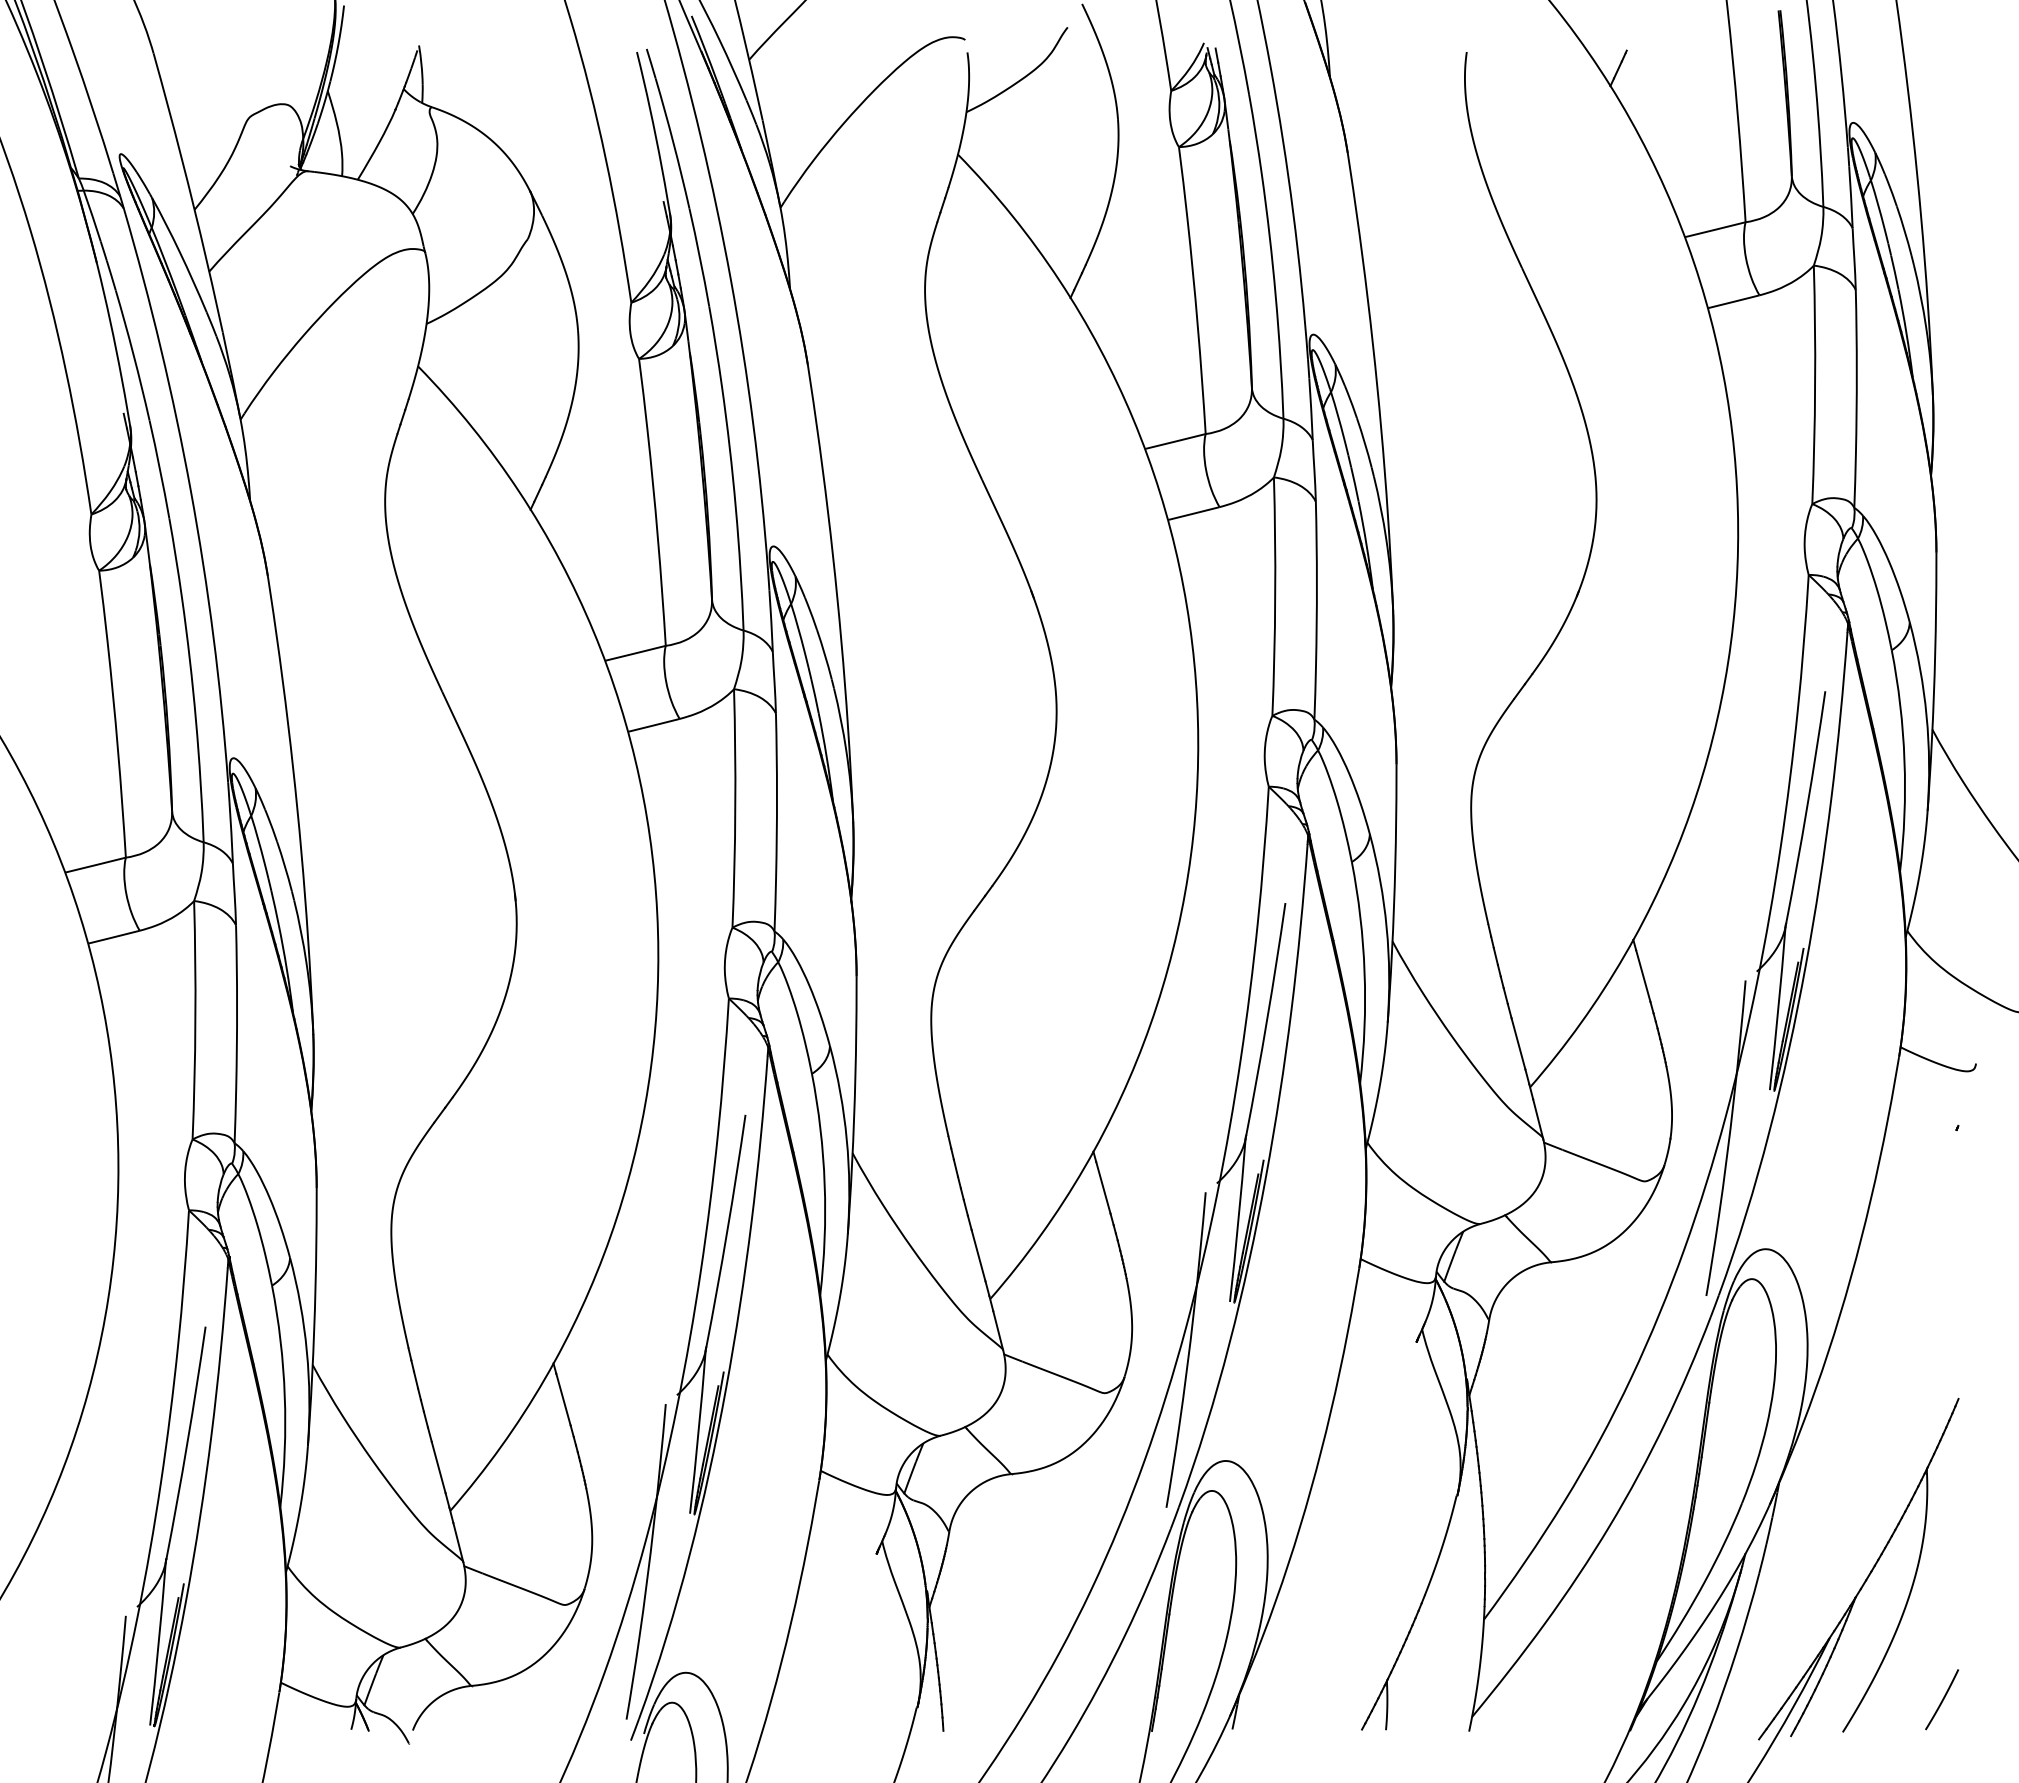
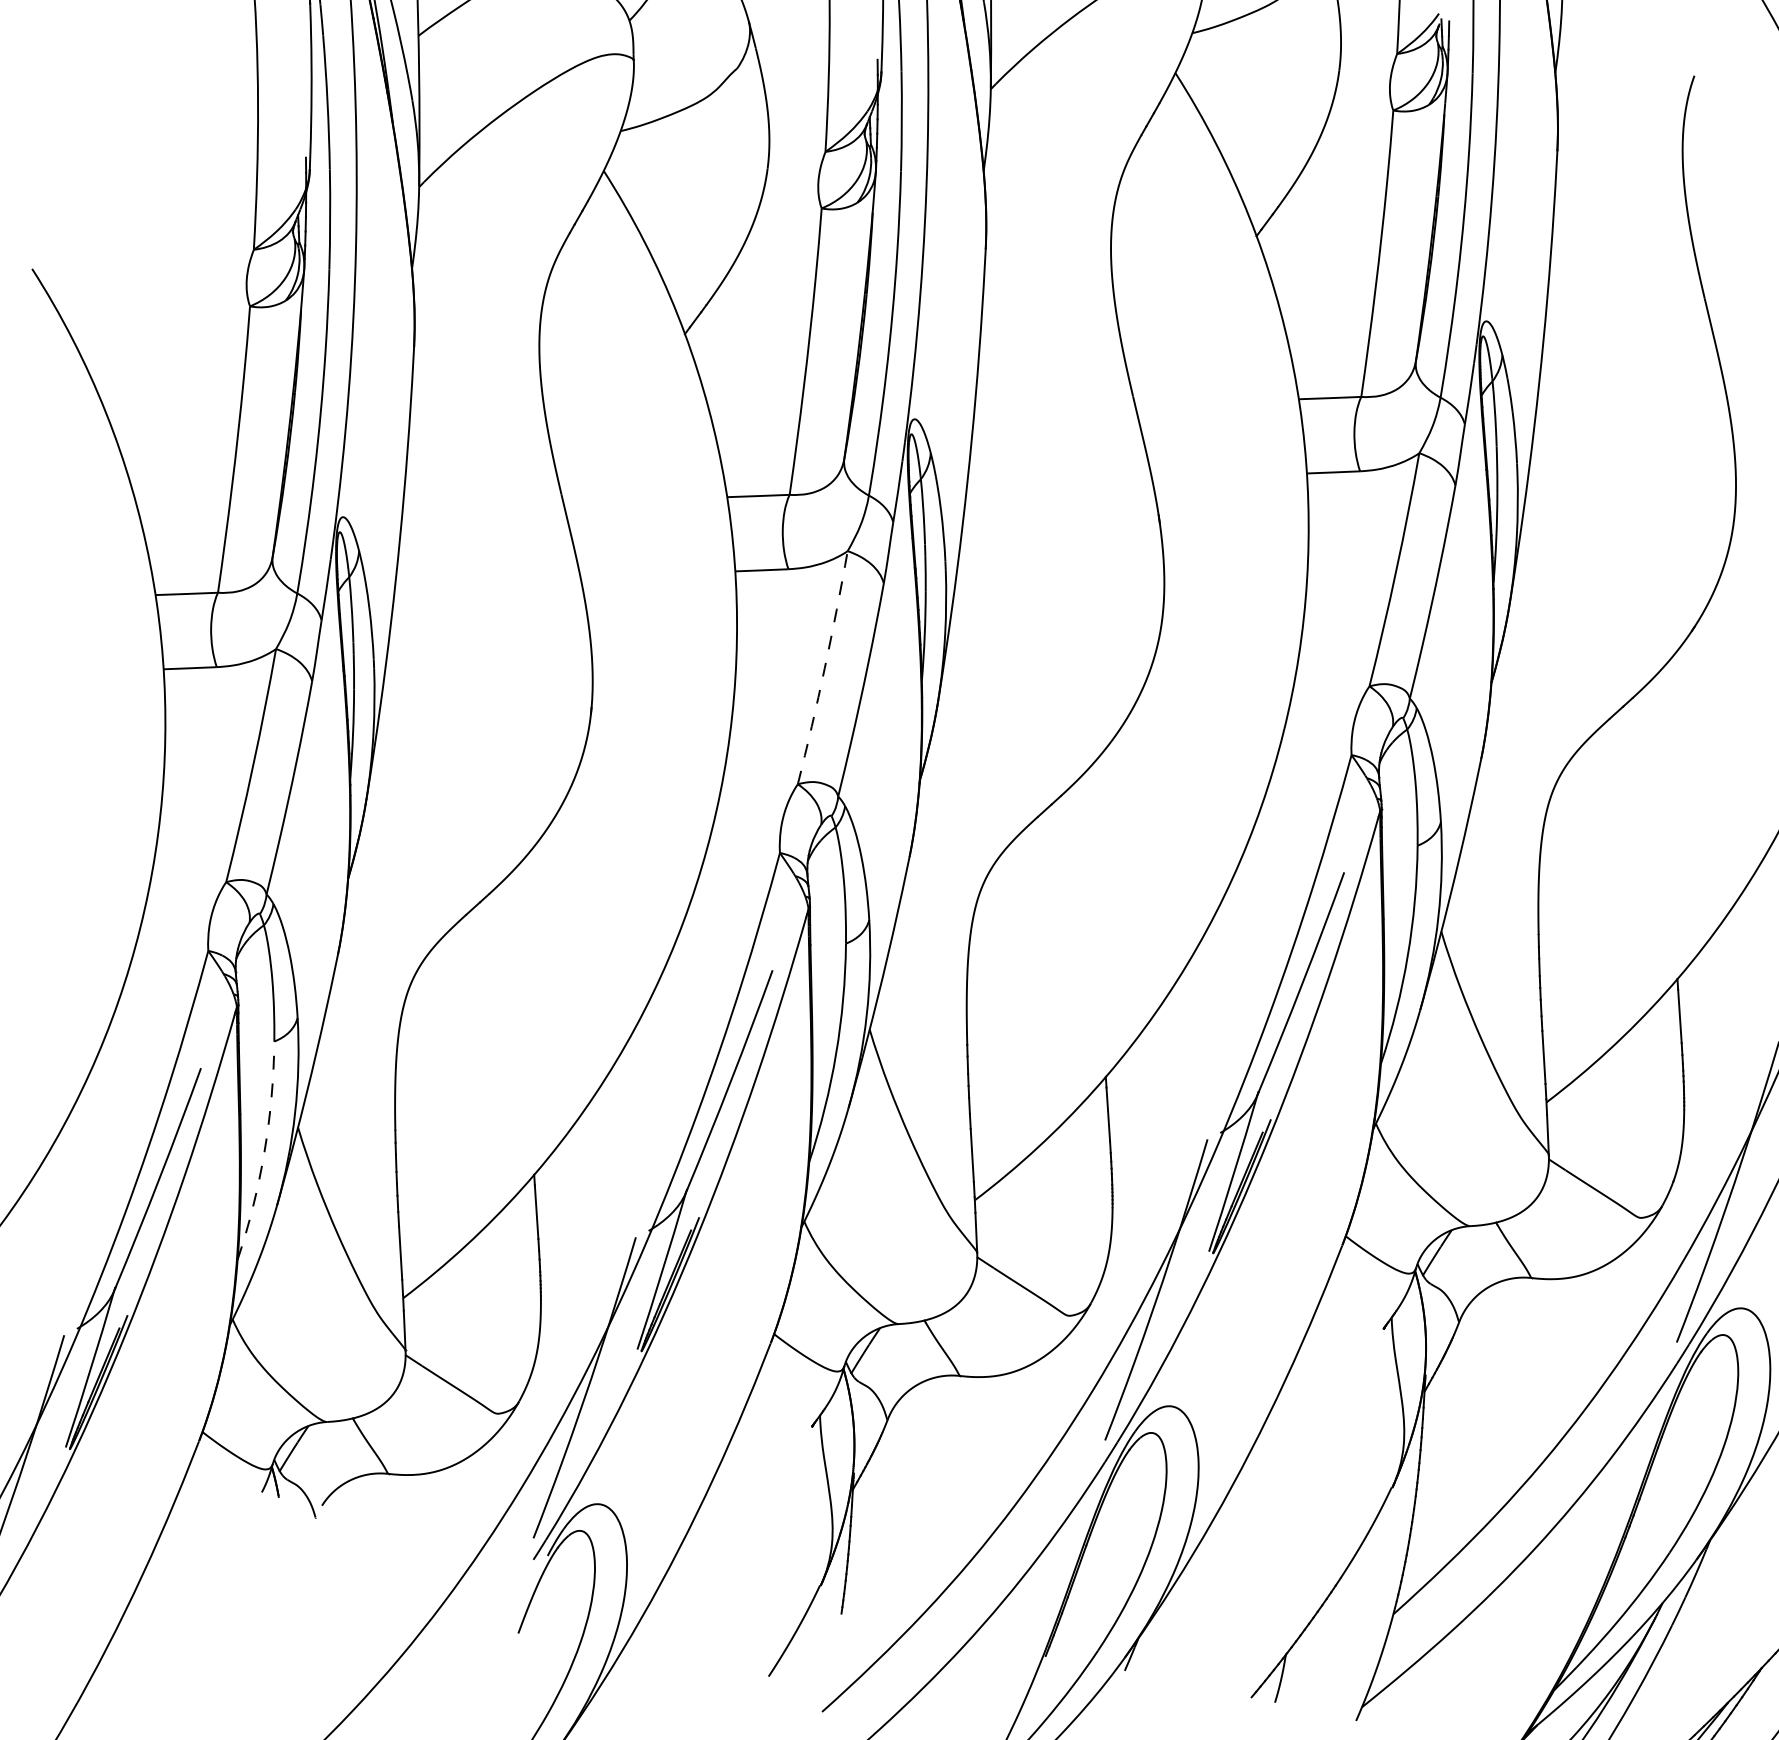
arc: (735, 808) -> (824, 668), solid -> dashed
arc: (284, 1395) -> (264, 1151), solid -> dashed

